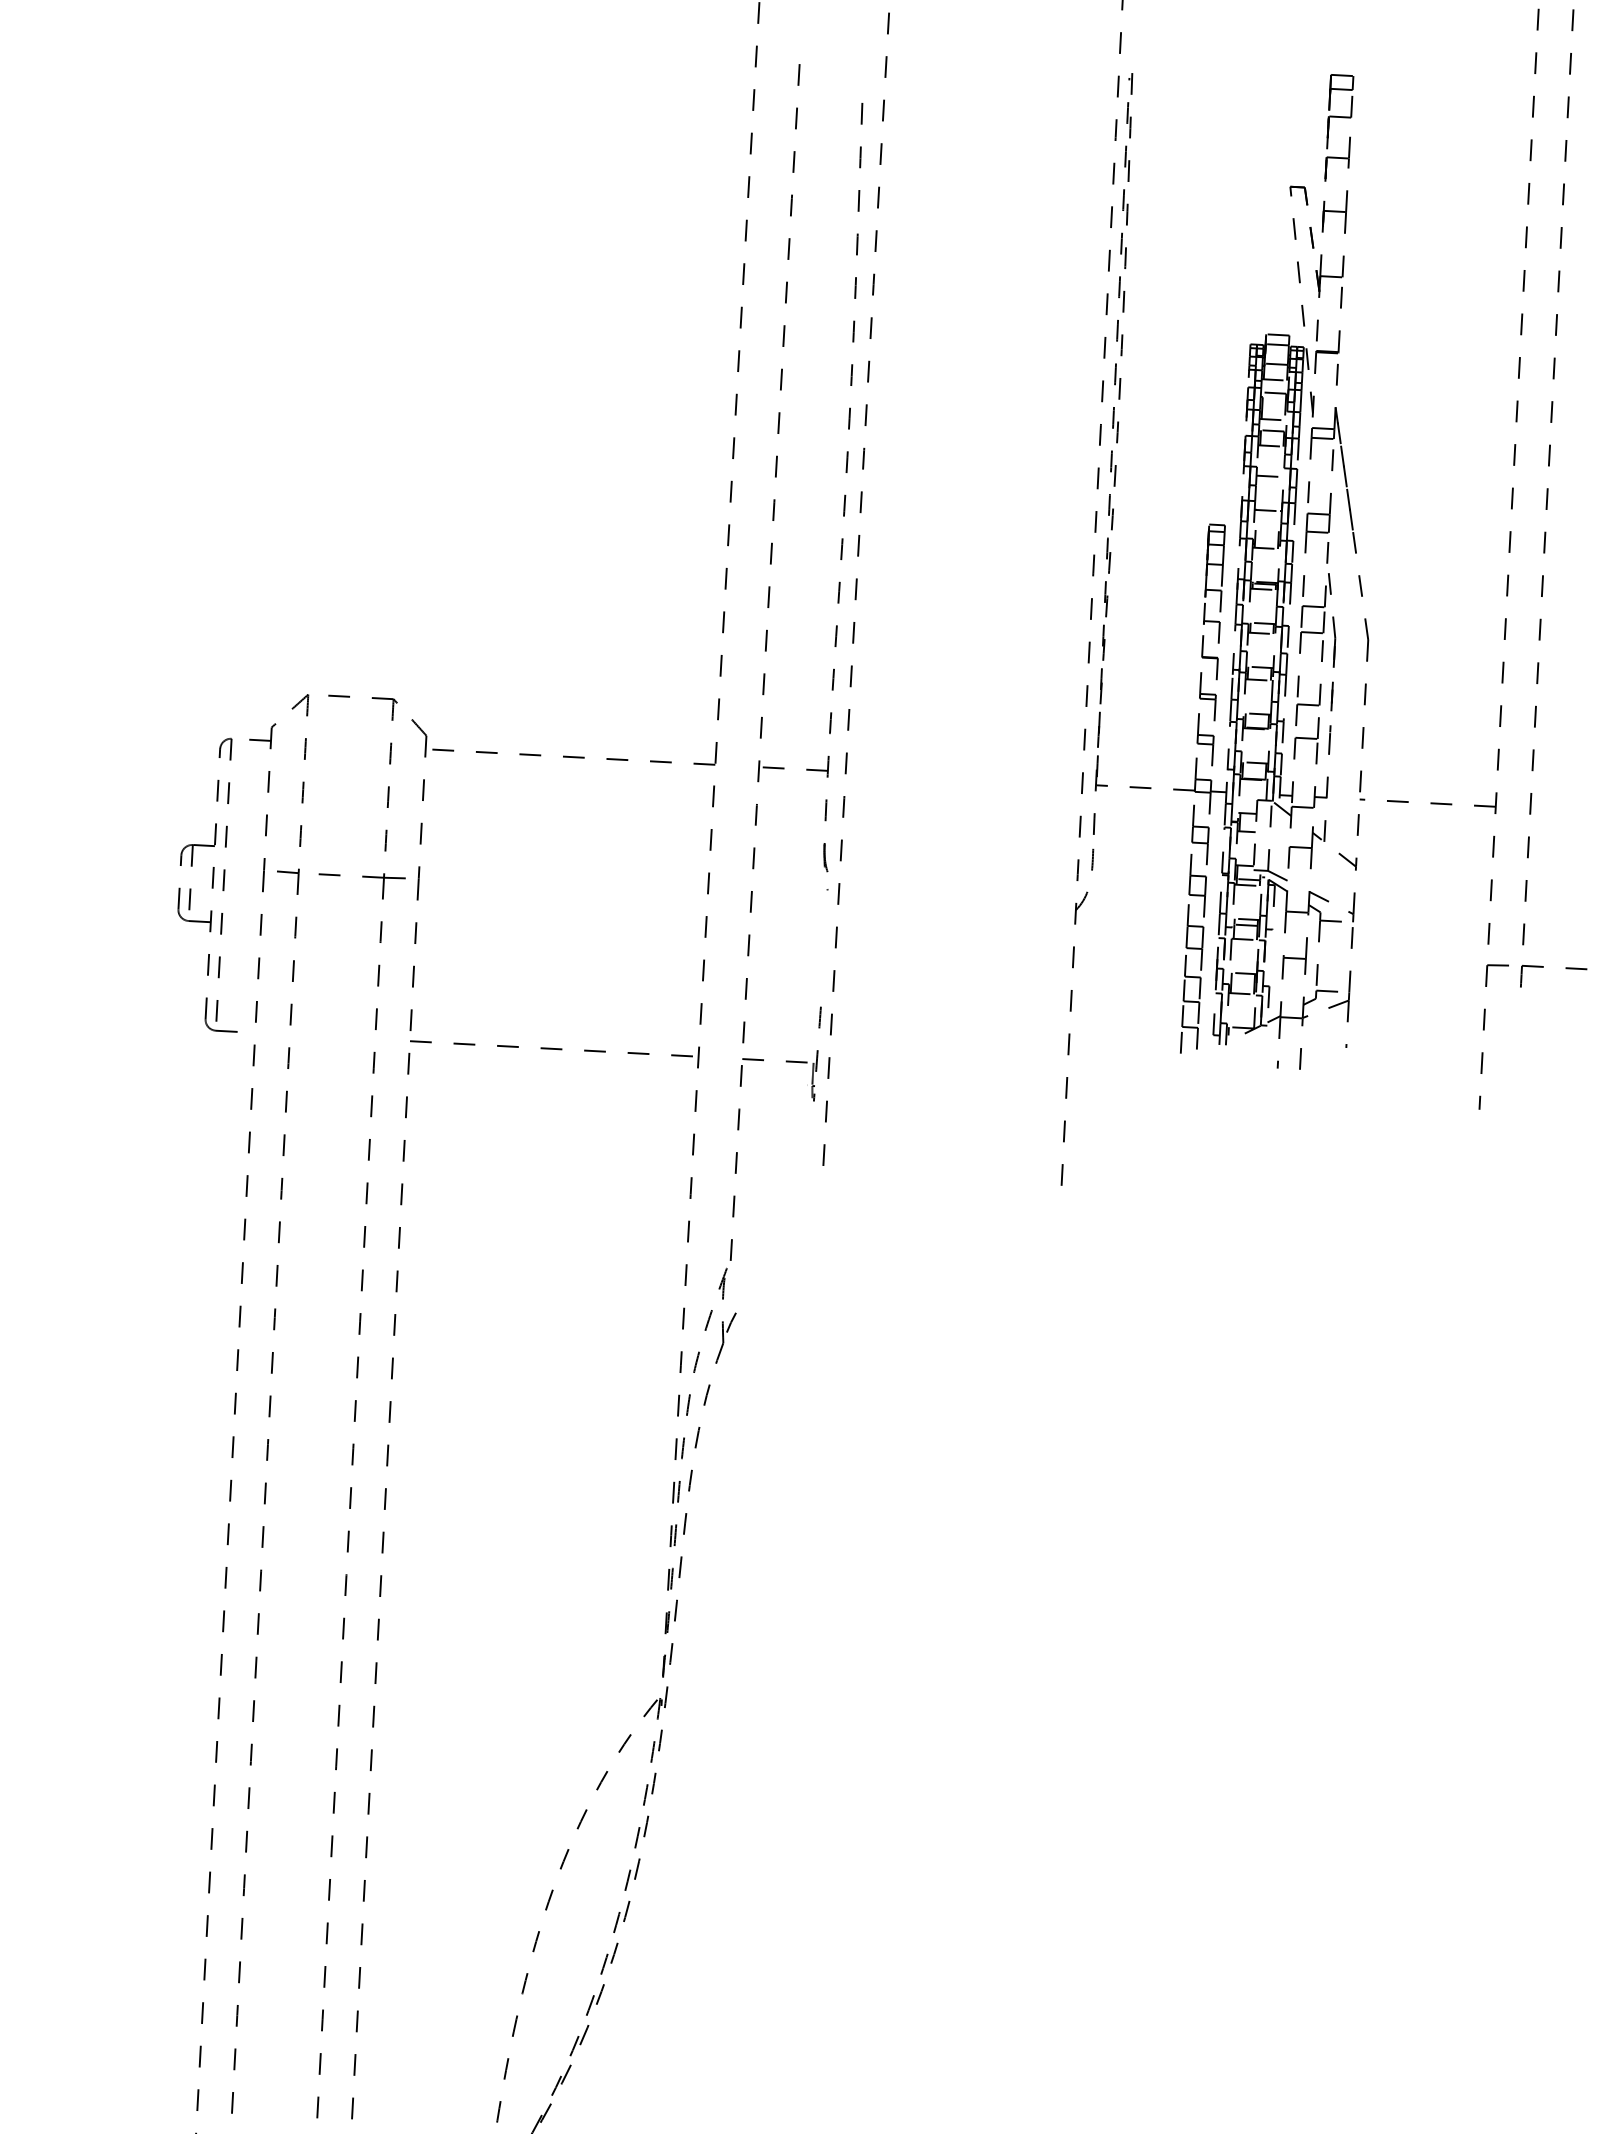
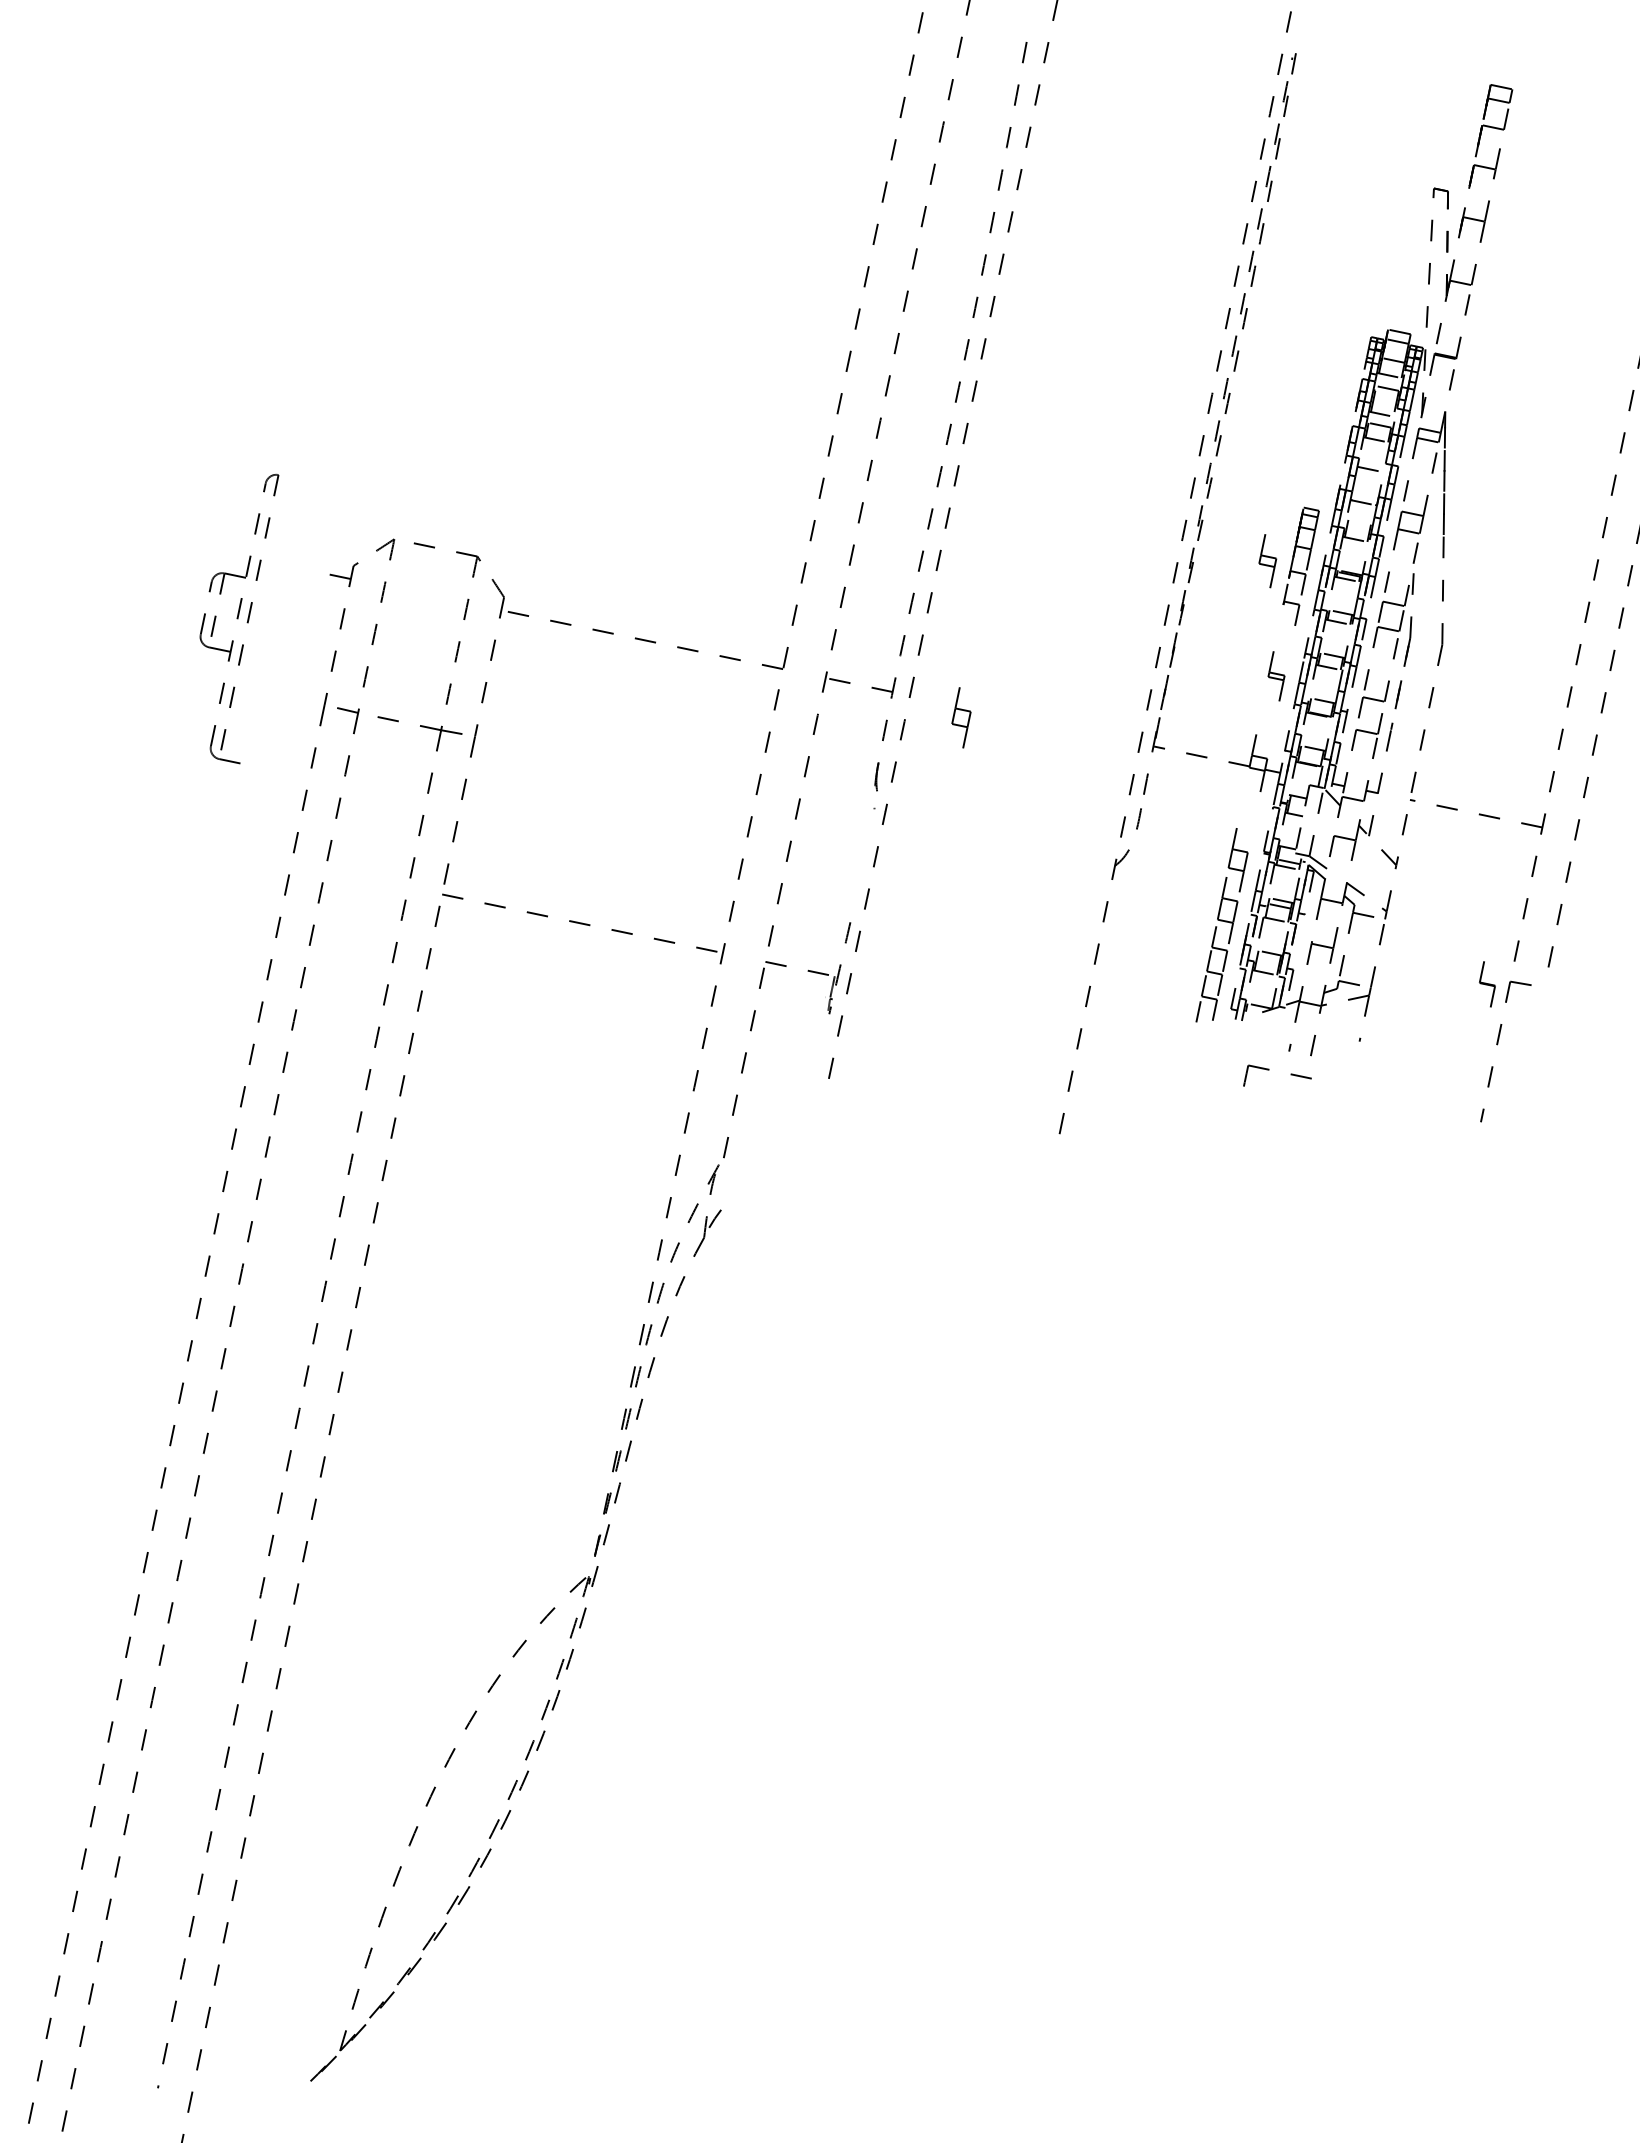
part: (1210, 657) -> (1487, 984), moved
part: (1205, 740) -> (1267, 561), moved
part: (1200, 834) -> (961, 717), moved
part: (214, 887) -> (239, 618), moved
part: (1543, 967) -> (1269, 1070), moved

